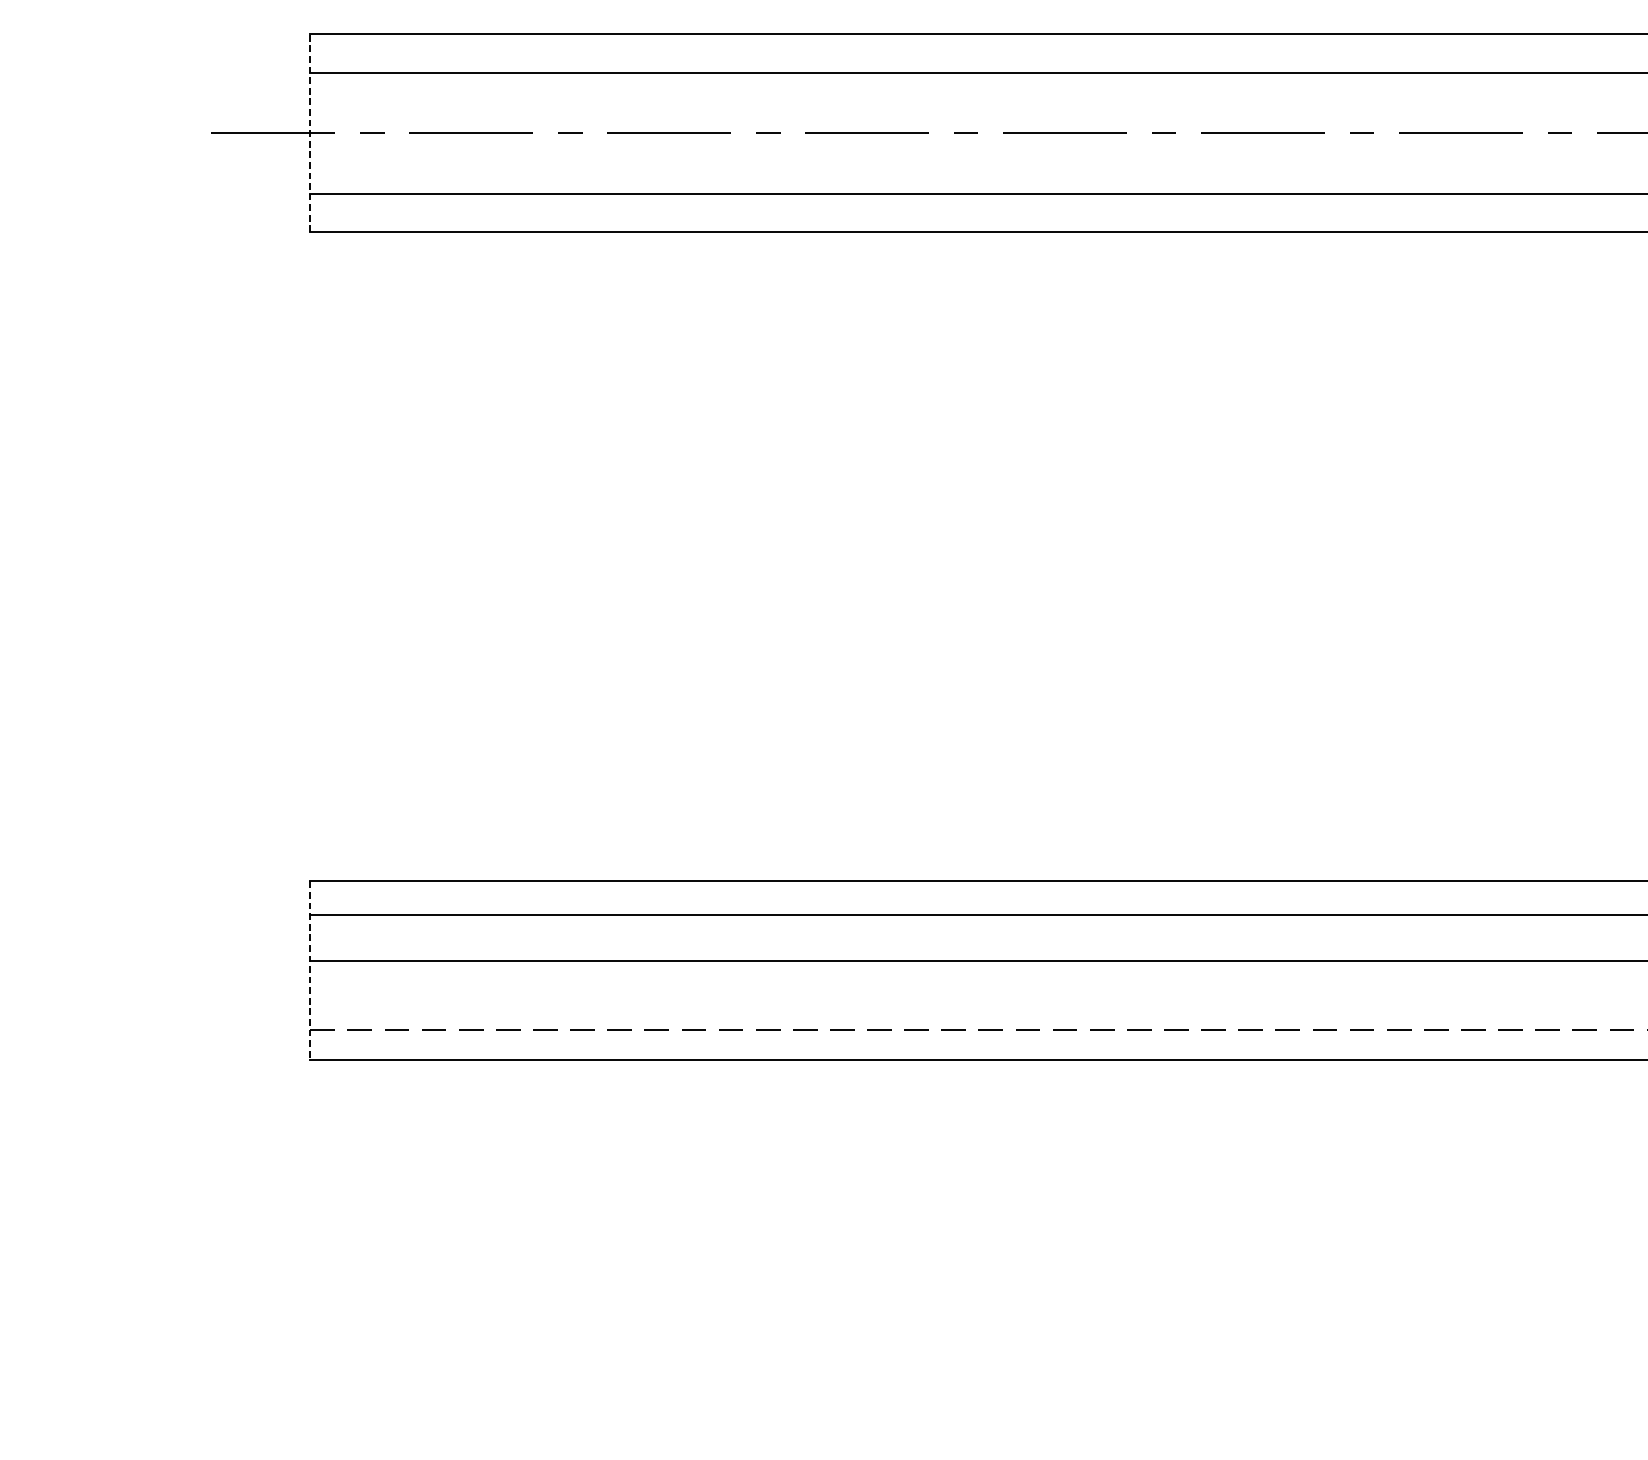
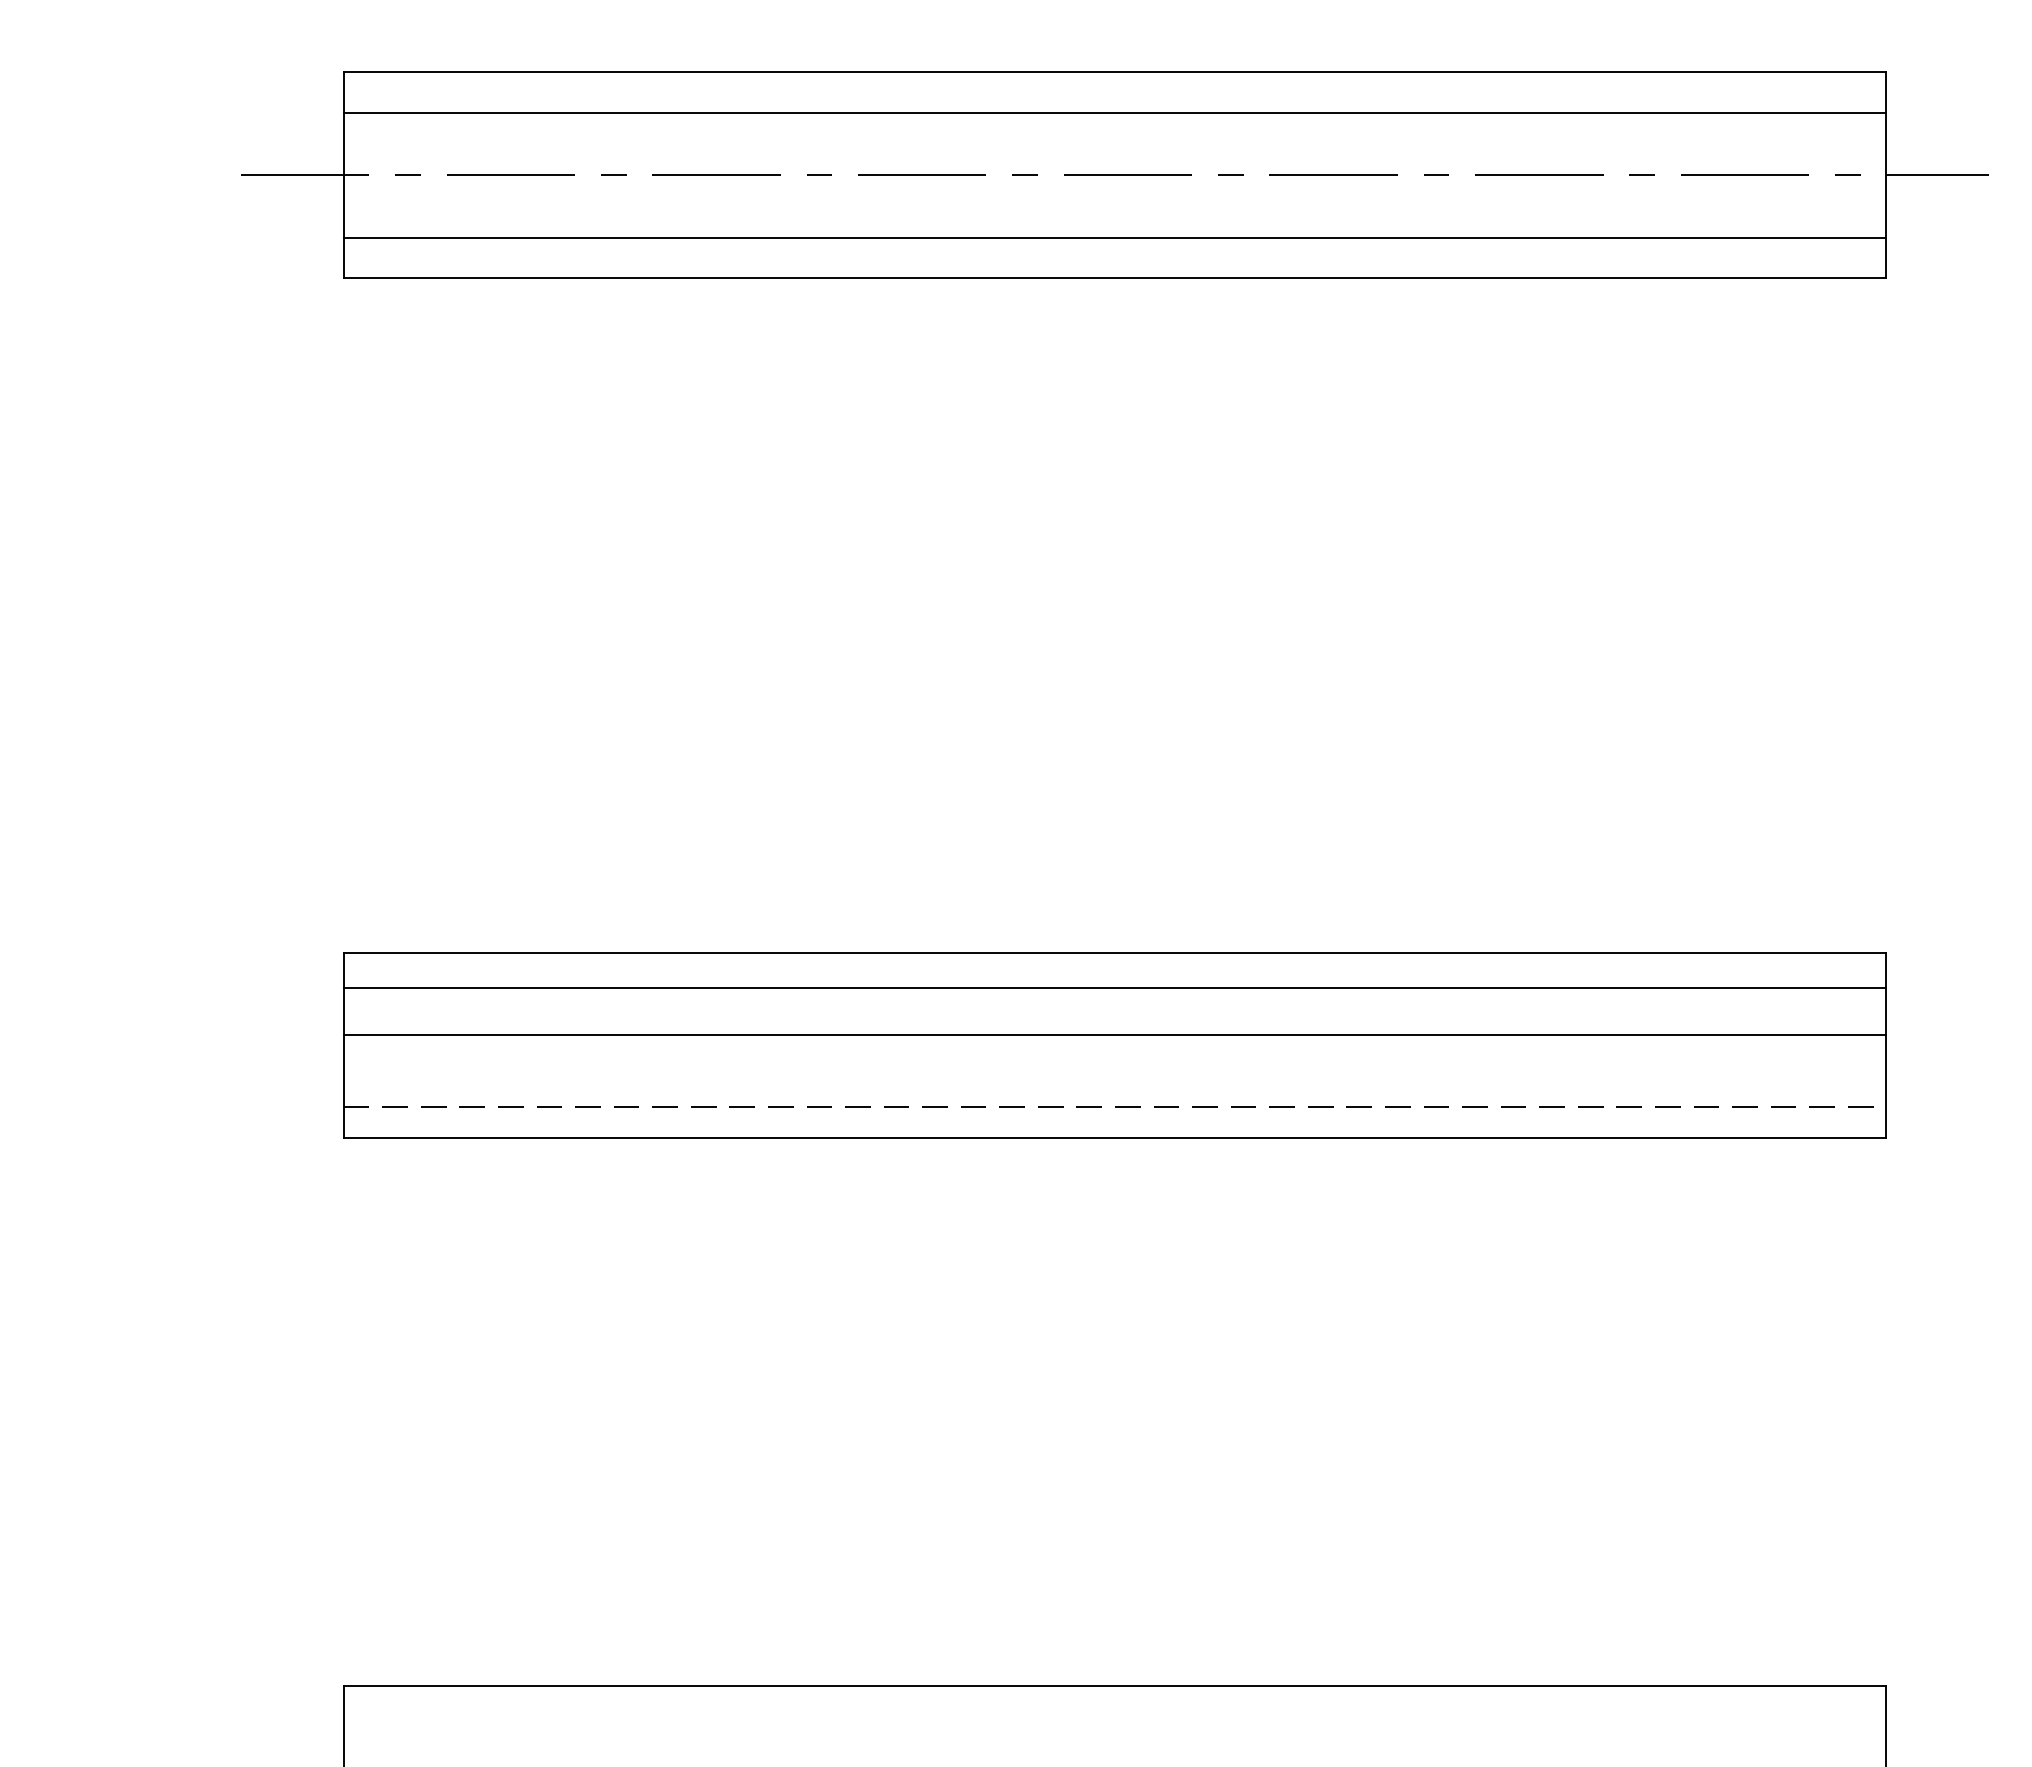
line: (310, 133) -> (343, 175), dashed -> solid
line: (310, 970) -> (343, 1045), dashed -> solid

